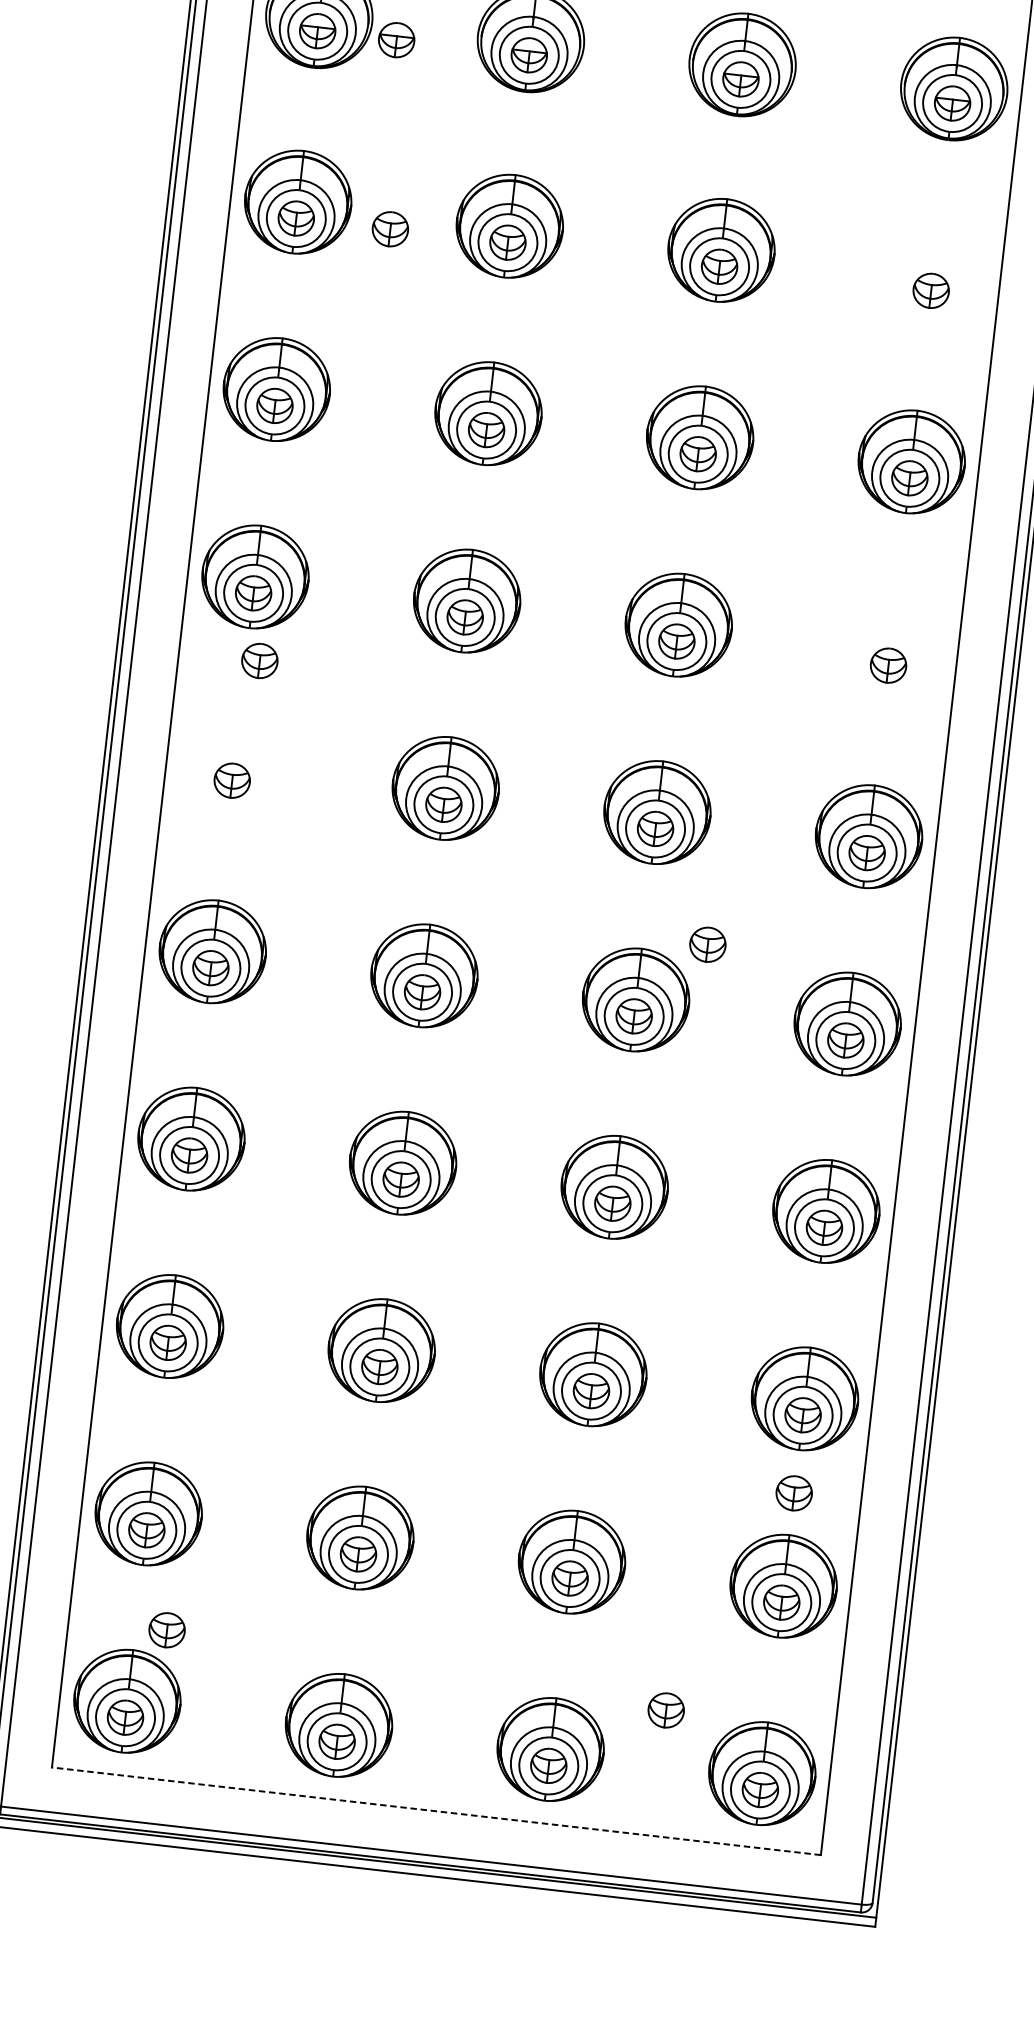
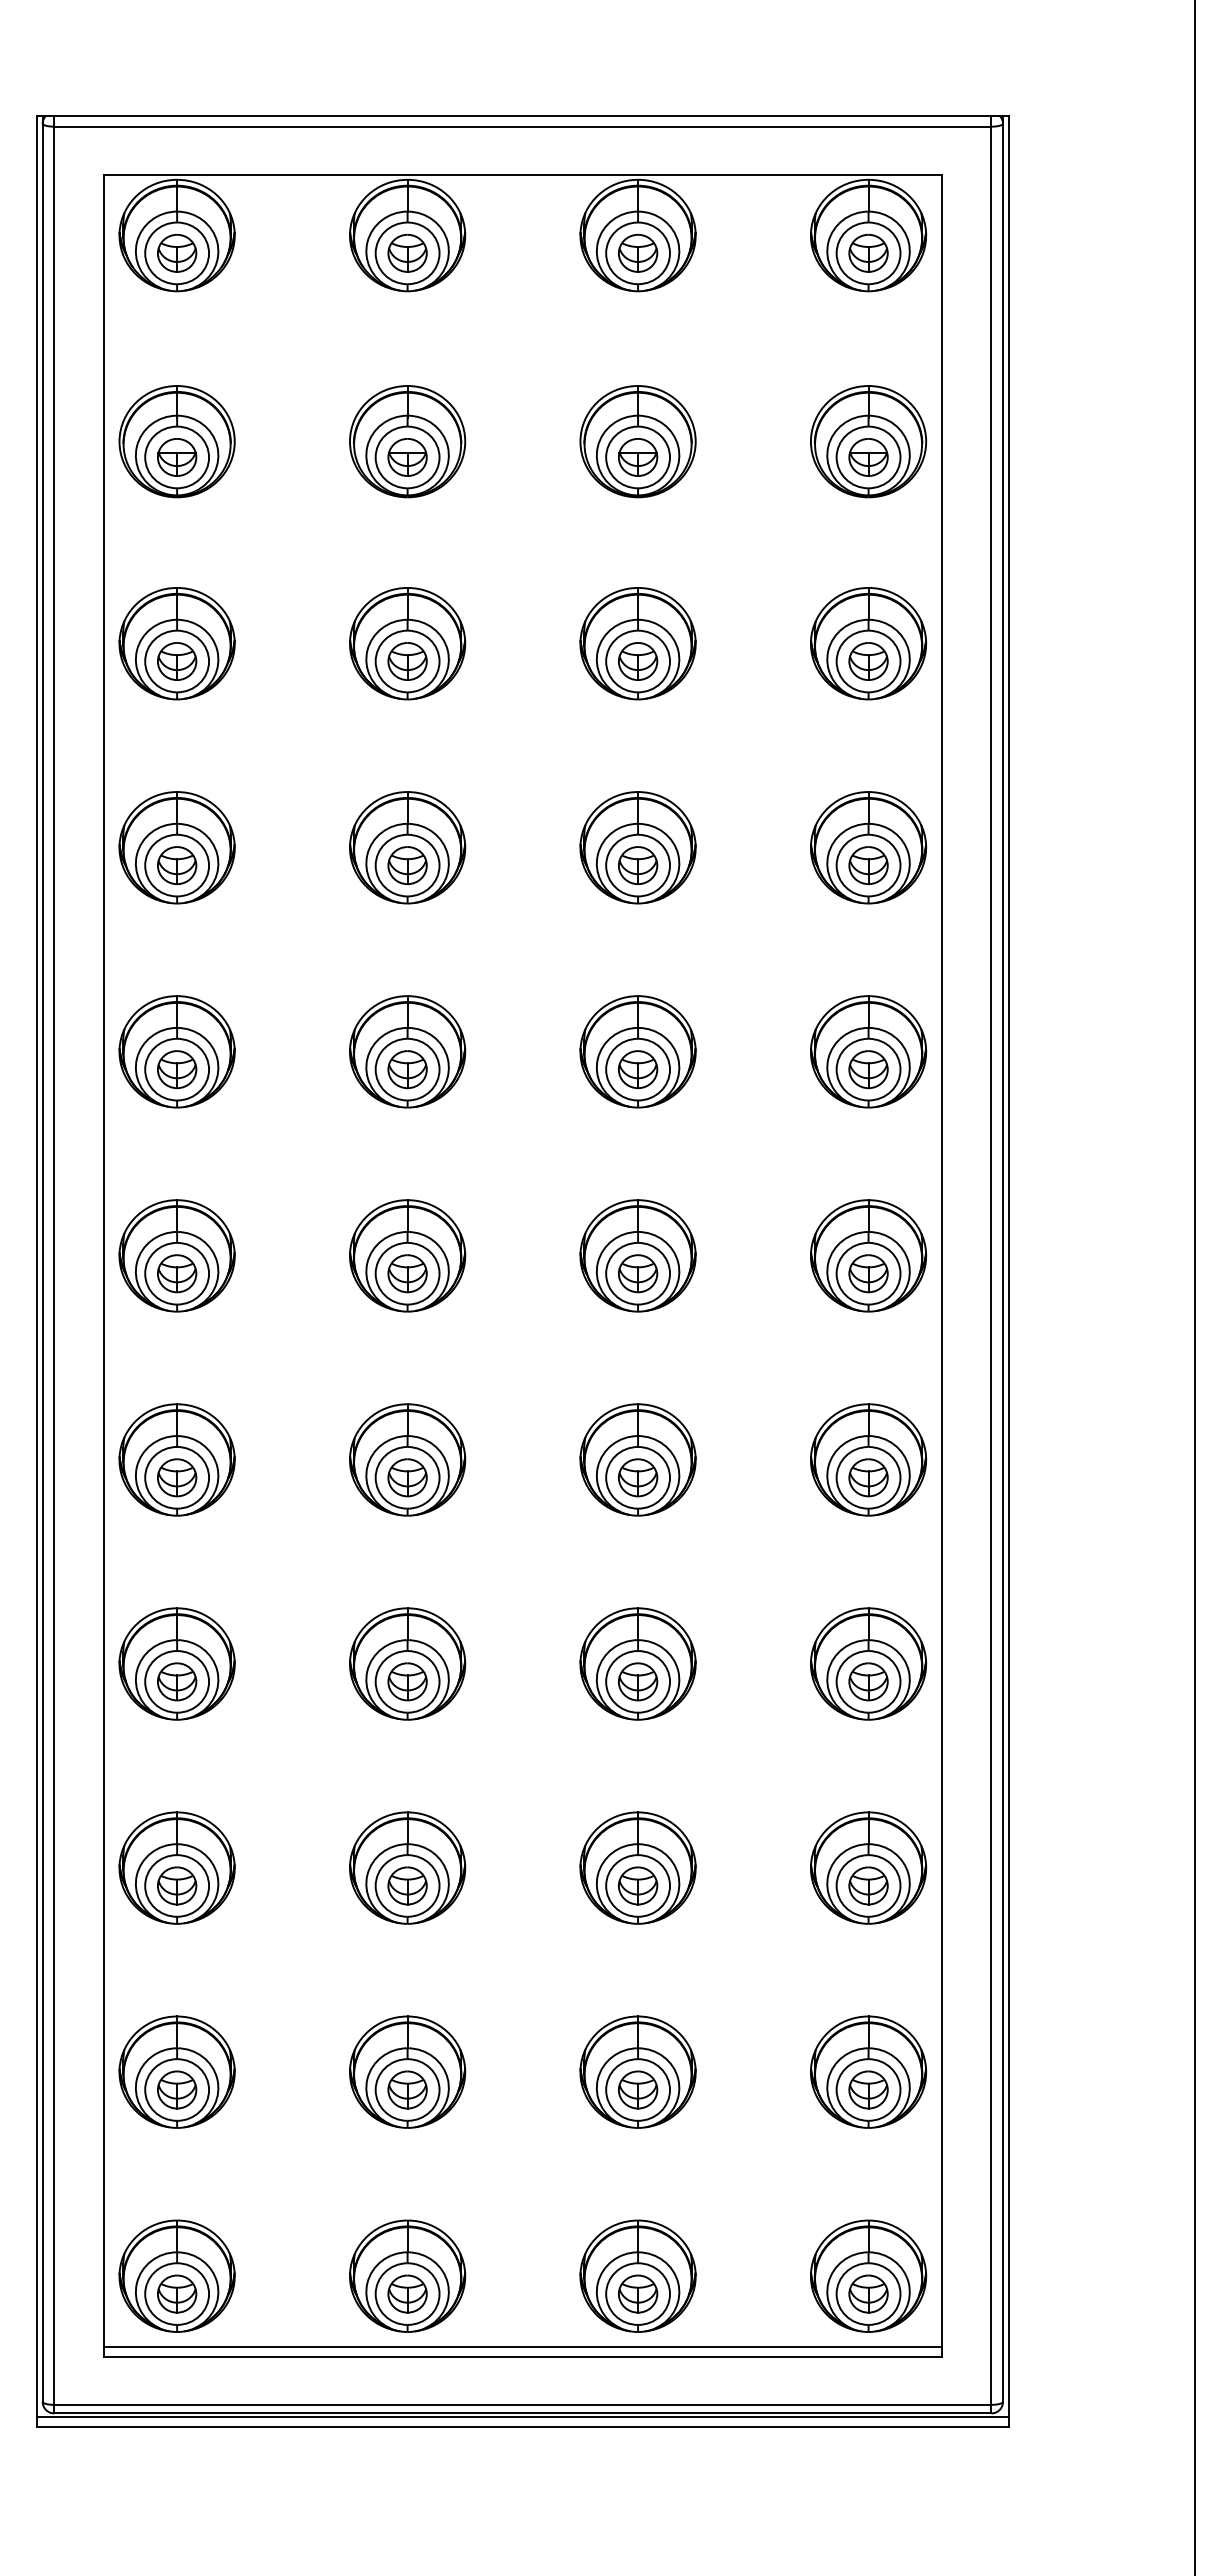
part: (396, 40) -> (263, 457), removed
part: (390, 229) -> (279, 661), removed
part: (933, 274) -> (868, 643), added
part: (890, 649) -> (868, 1051), added
part: (260, 660) -> (192, 1141), removed
part: (233, 763) -> (176, 1255), added
part: (707, 944) -> (708, 1391), removed
part: (794, 1492) -> (868, 1970), removed
part: (167, 1629) -> (211, 2194), removed
part: (666, 1709) -> (757, 2219), removed
line: (437, 1801) -> (522, 2346), added
line: (436, 1811) -> (522, 2356), dashed -> solid

